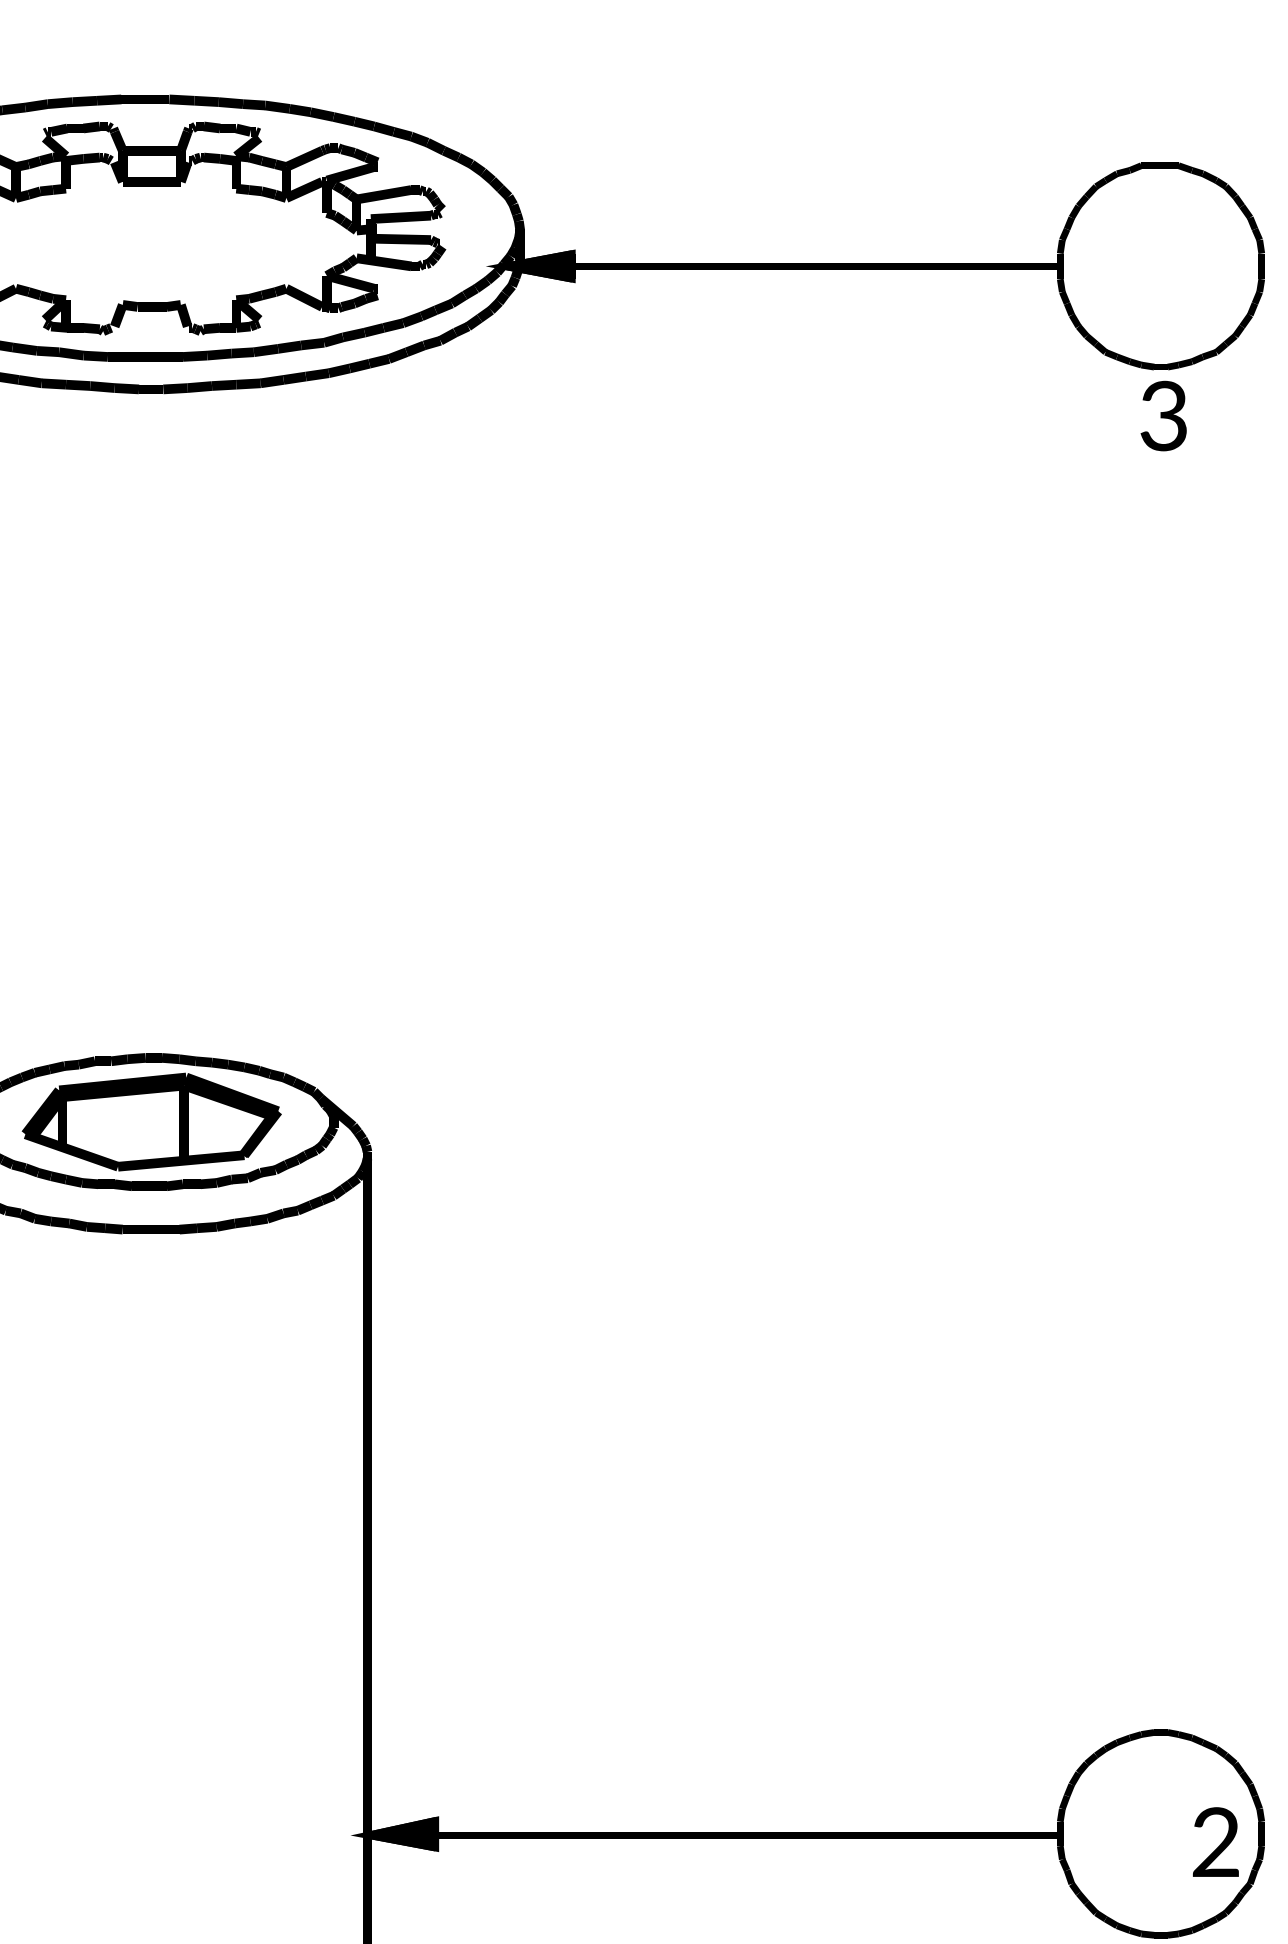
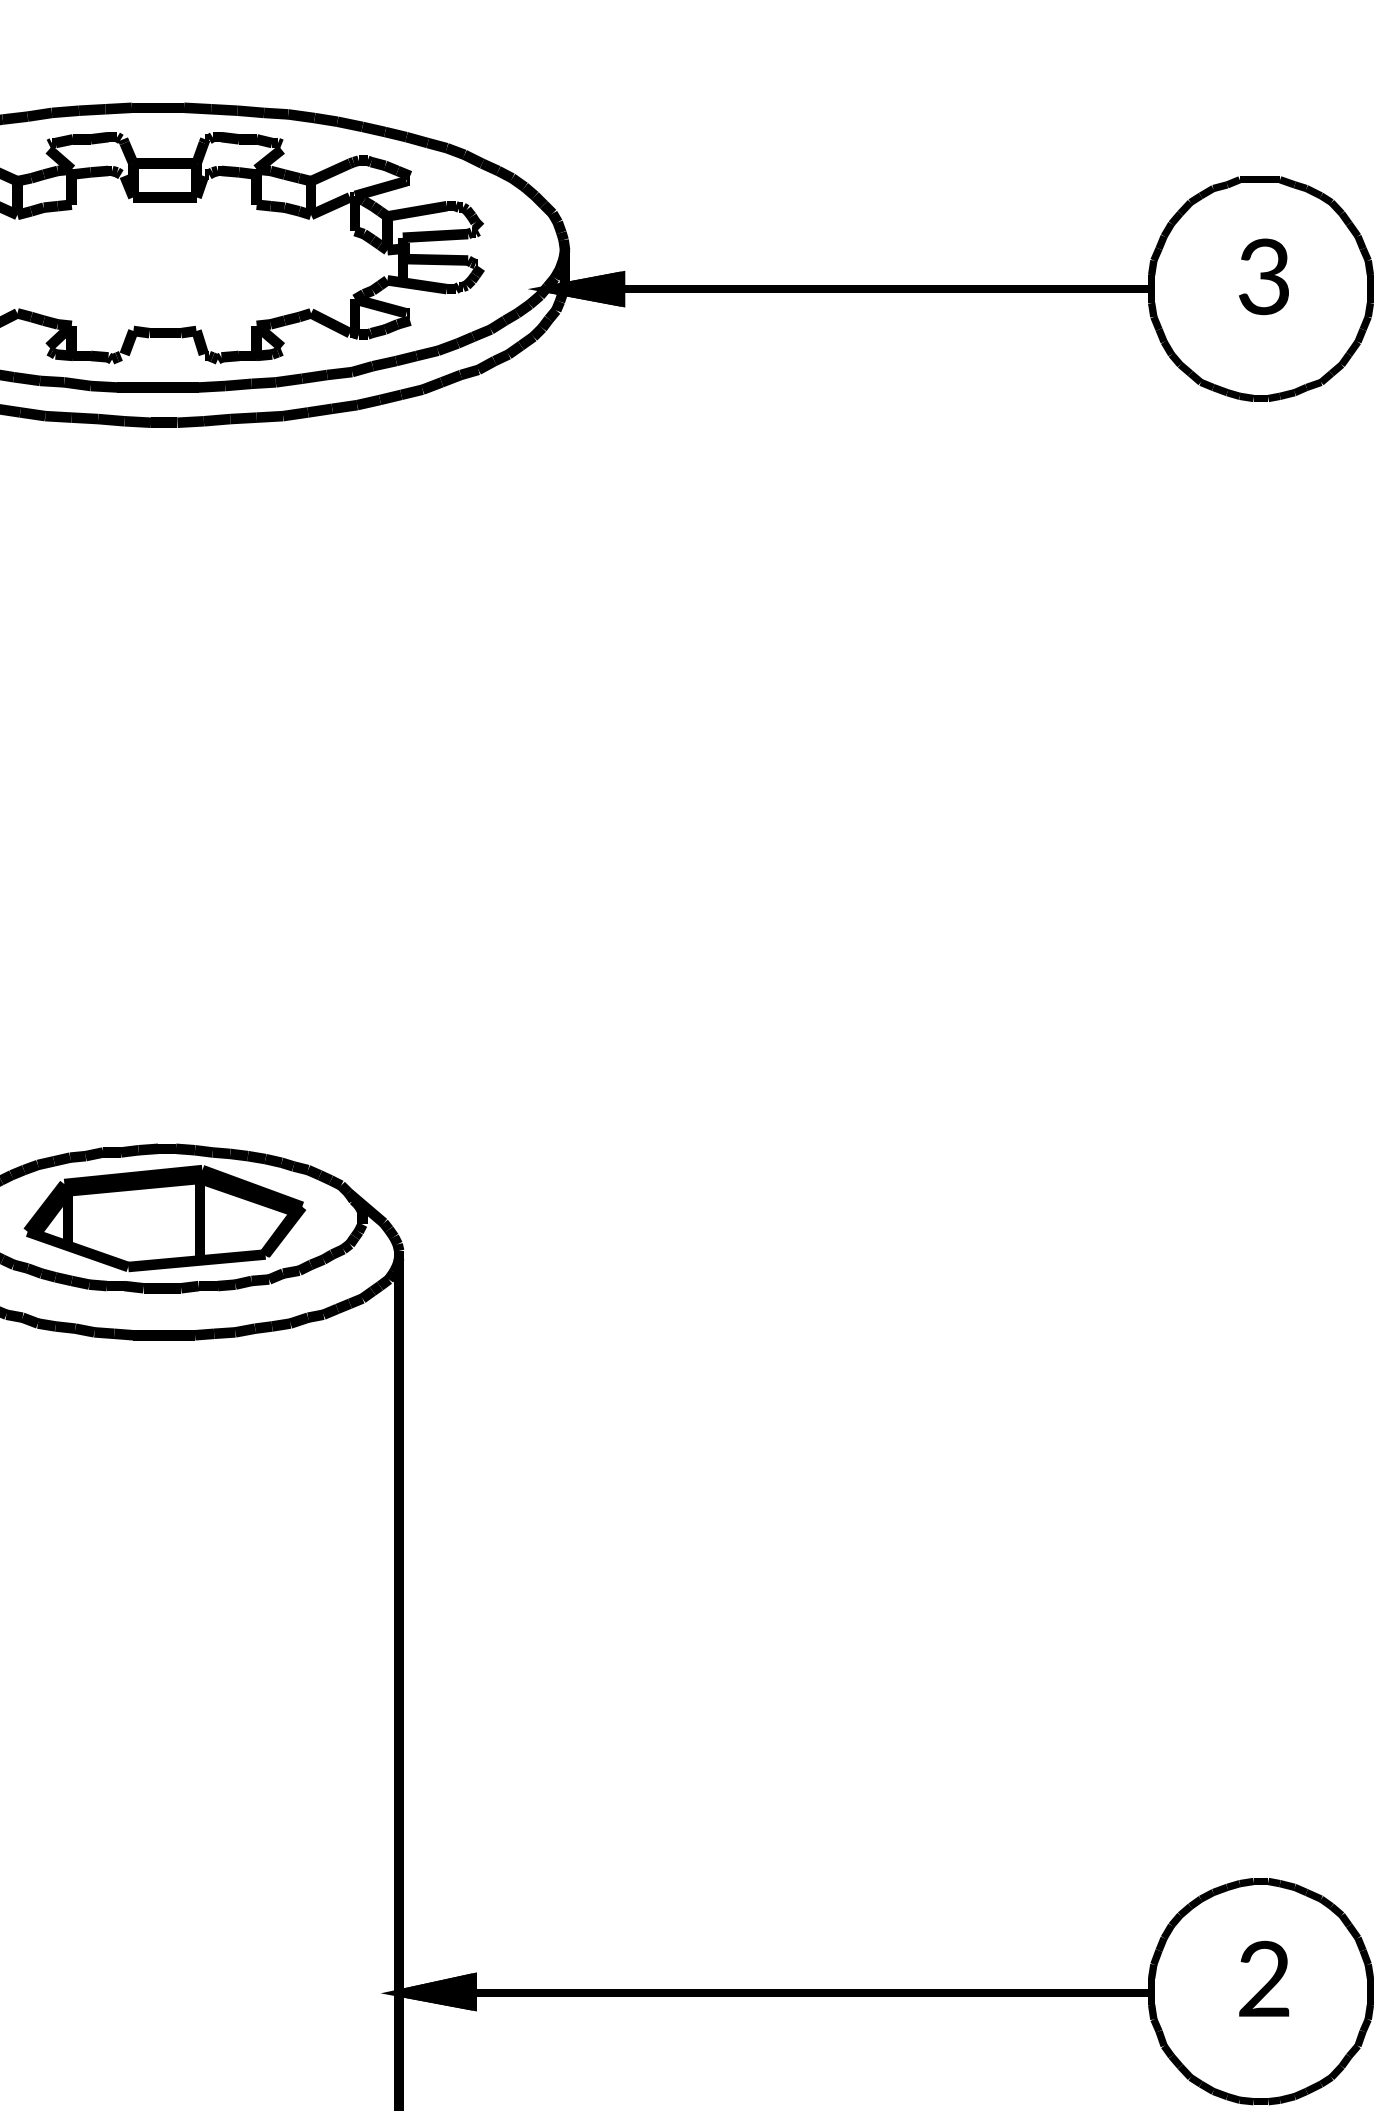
text: (1163, 415) -> (1263, 276), moved
text: (1215, 1841) -> (1263, 1978), moved

